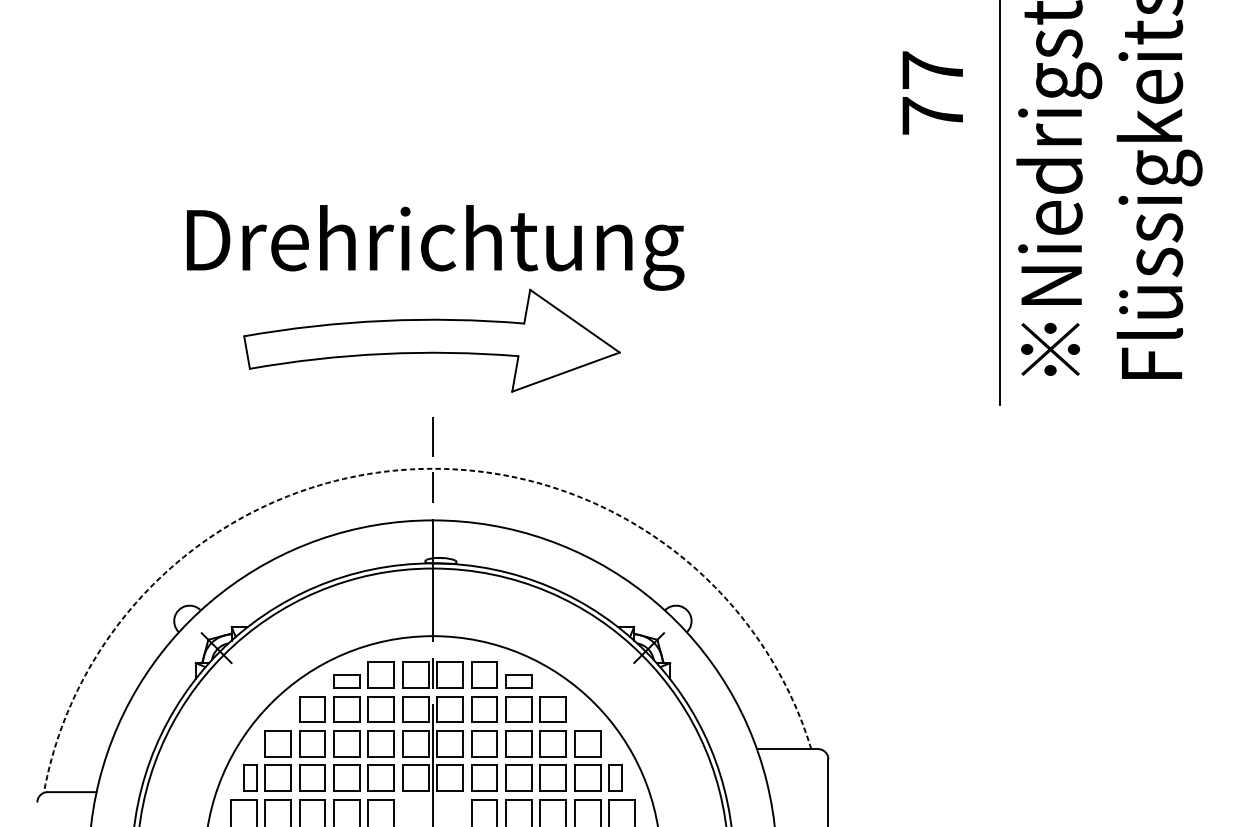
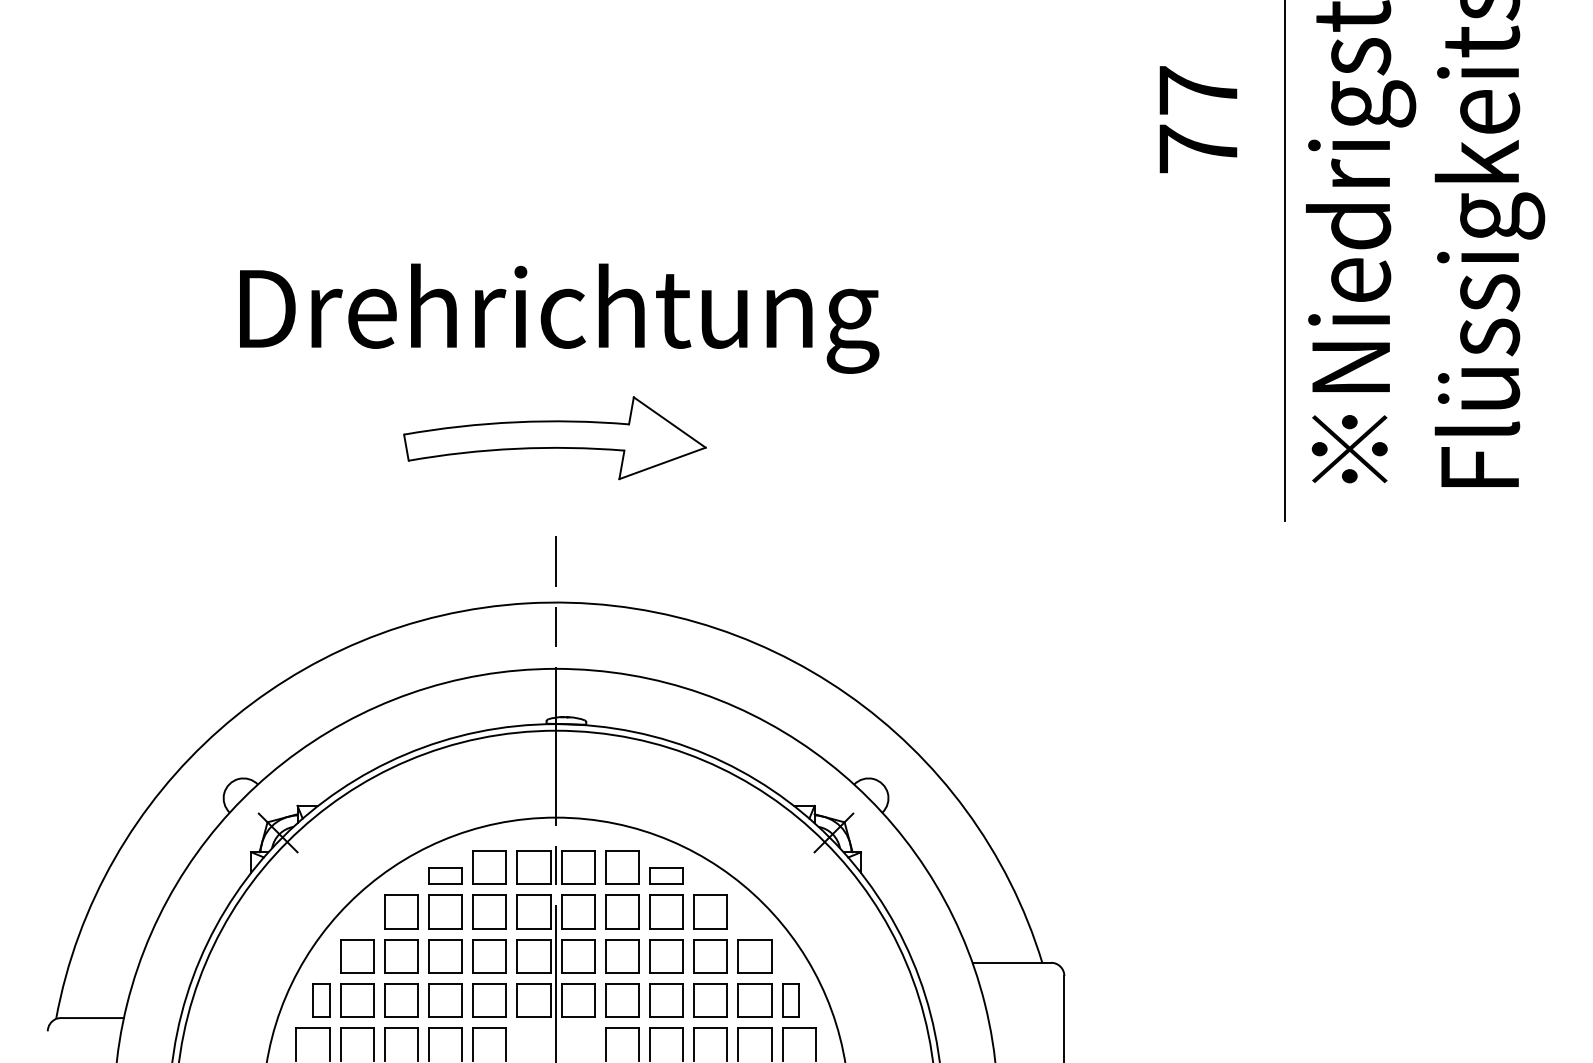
part: (431, 341) -> (554, 438), size x0.62
arc: (410, 469) -> (527, 603), dashed -> solid

